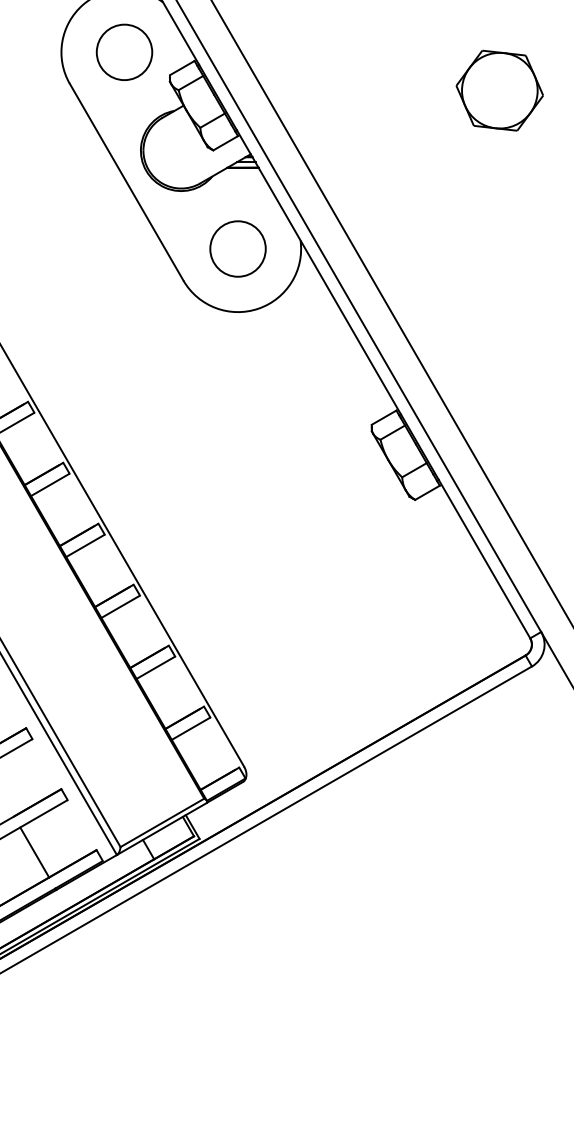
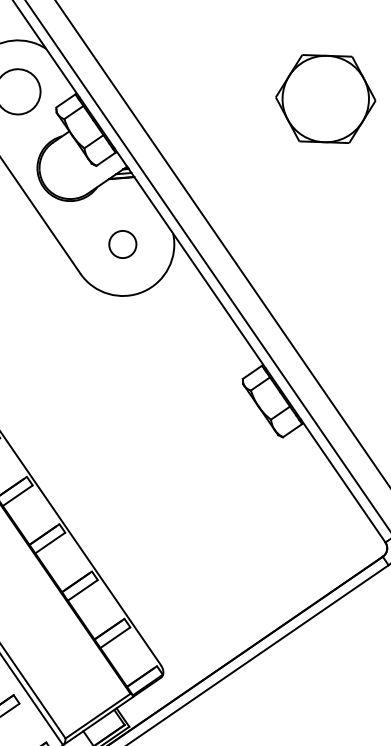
part: (499, 90) -> (325, 98), size x1.4
circle: (237, 248) -> (122, 244), size x0.6

